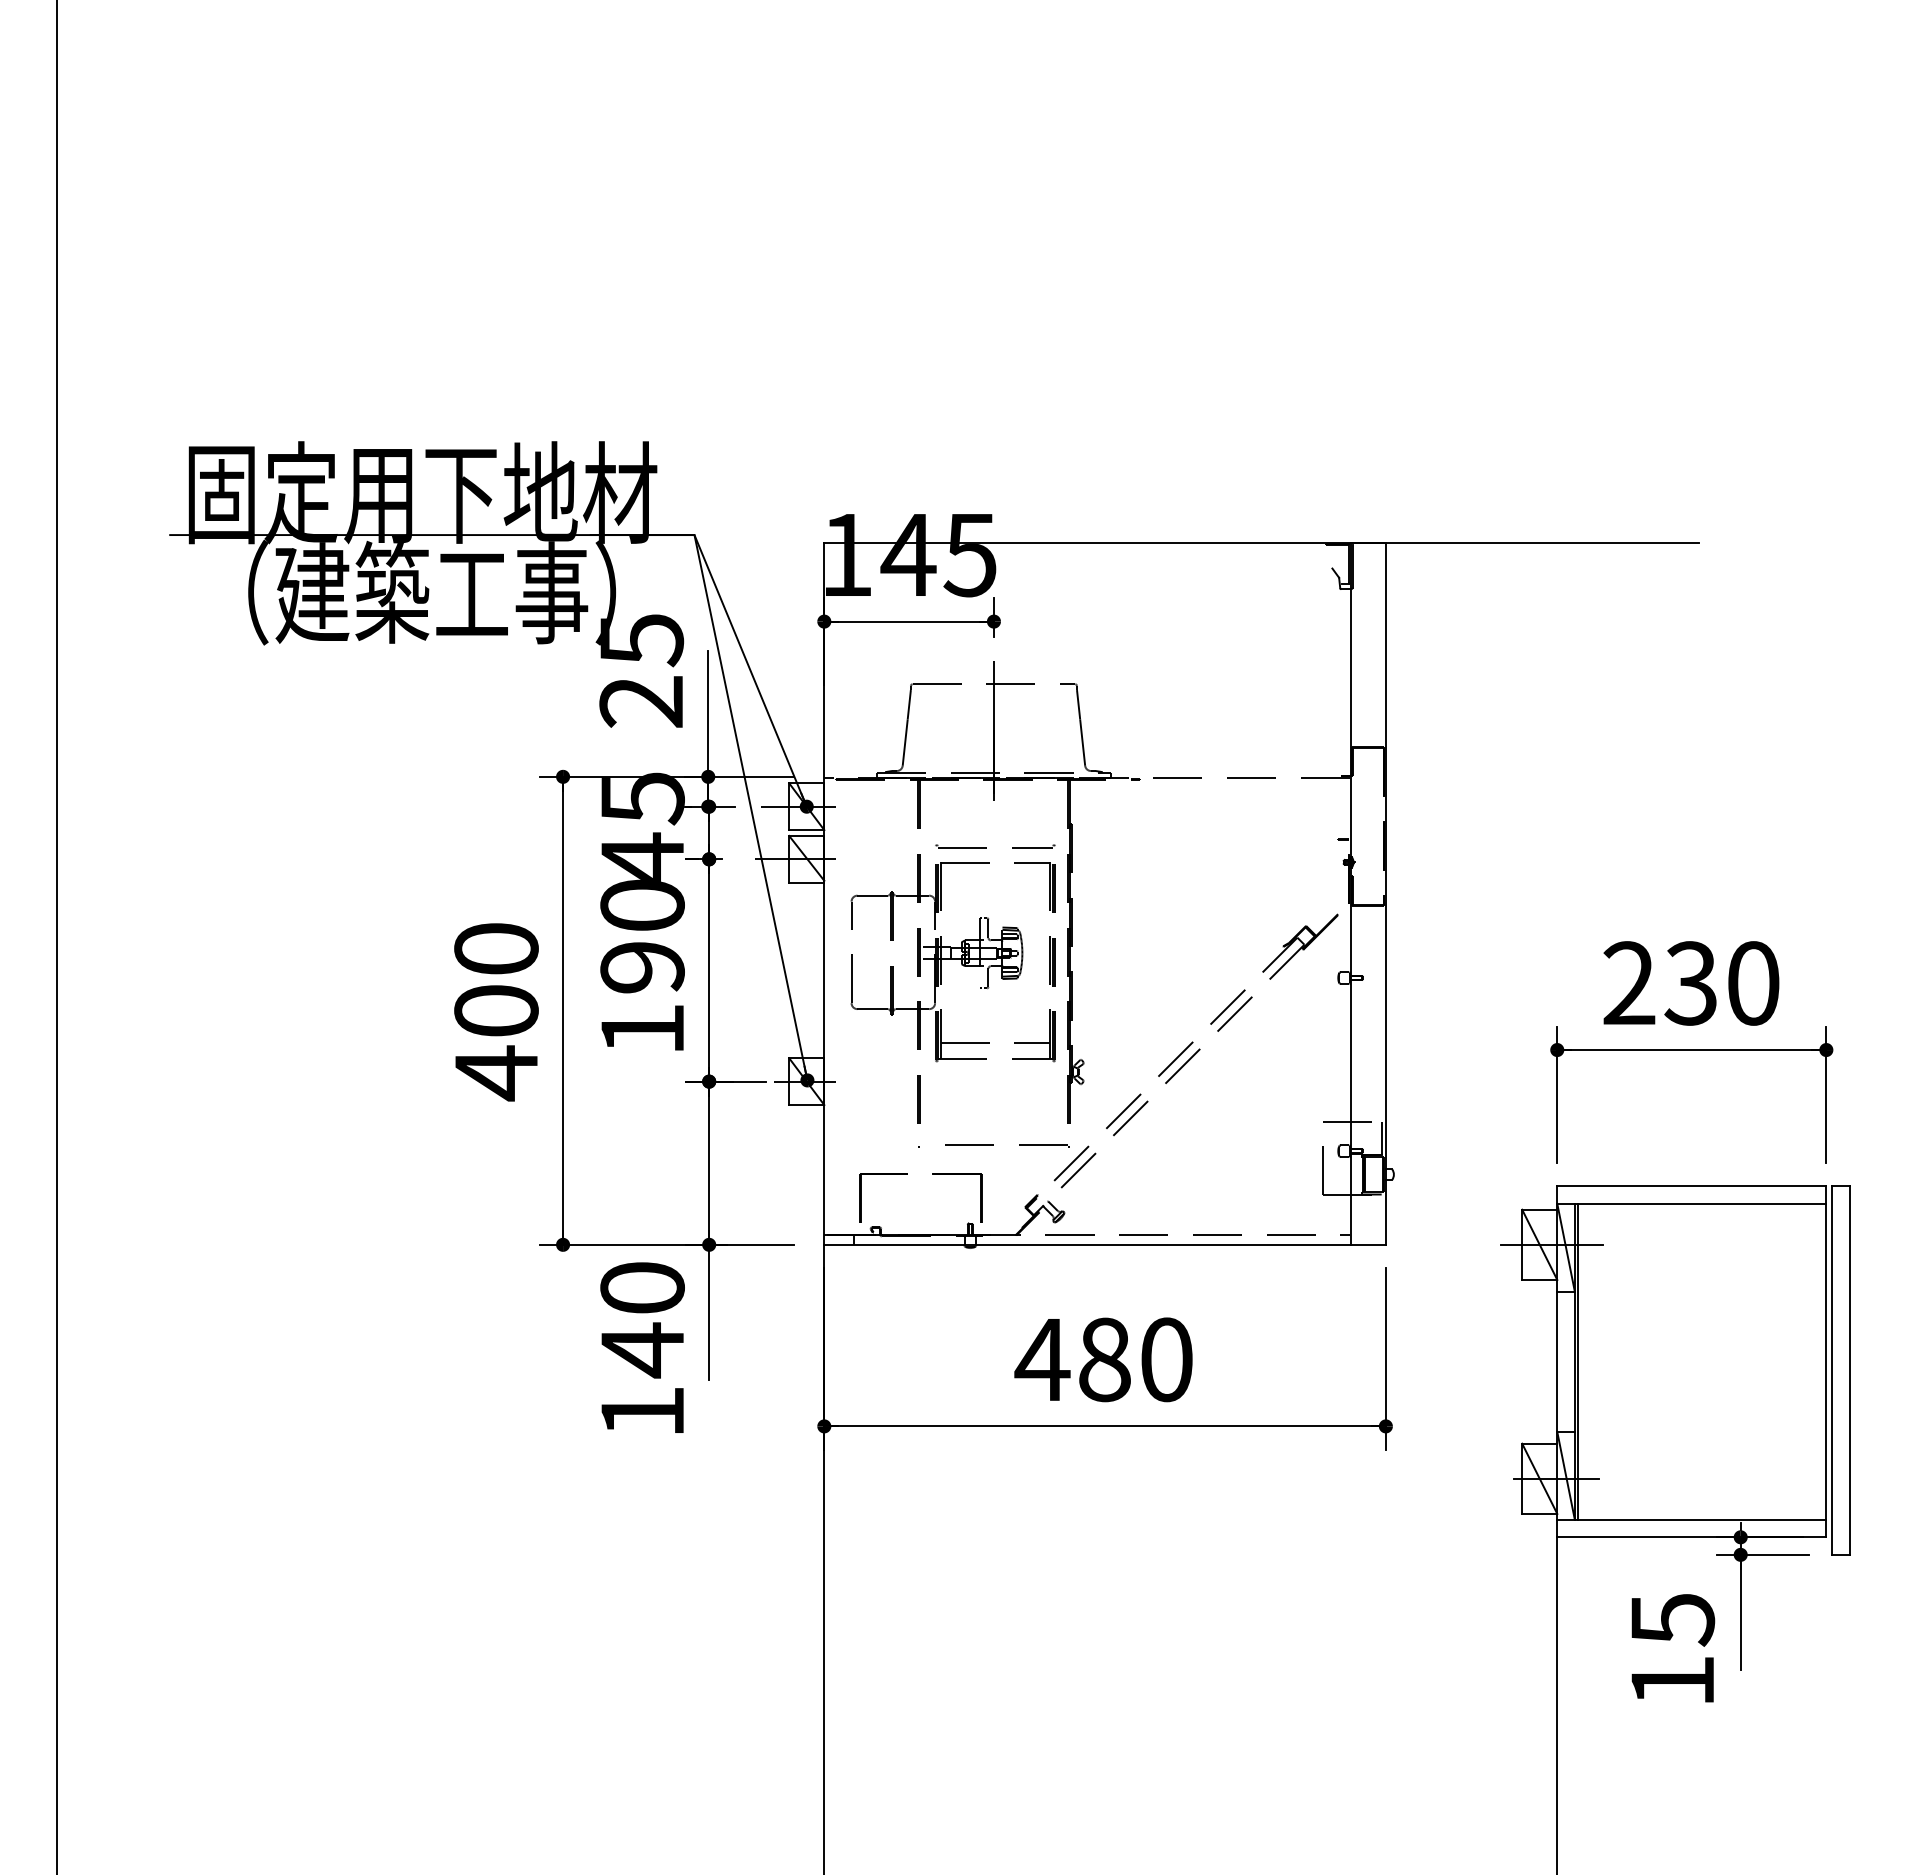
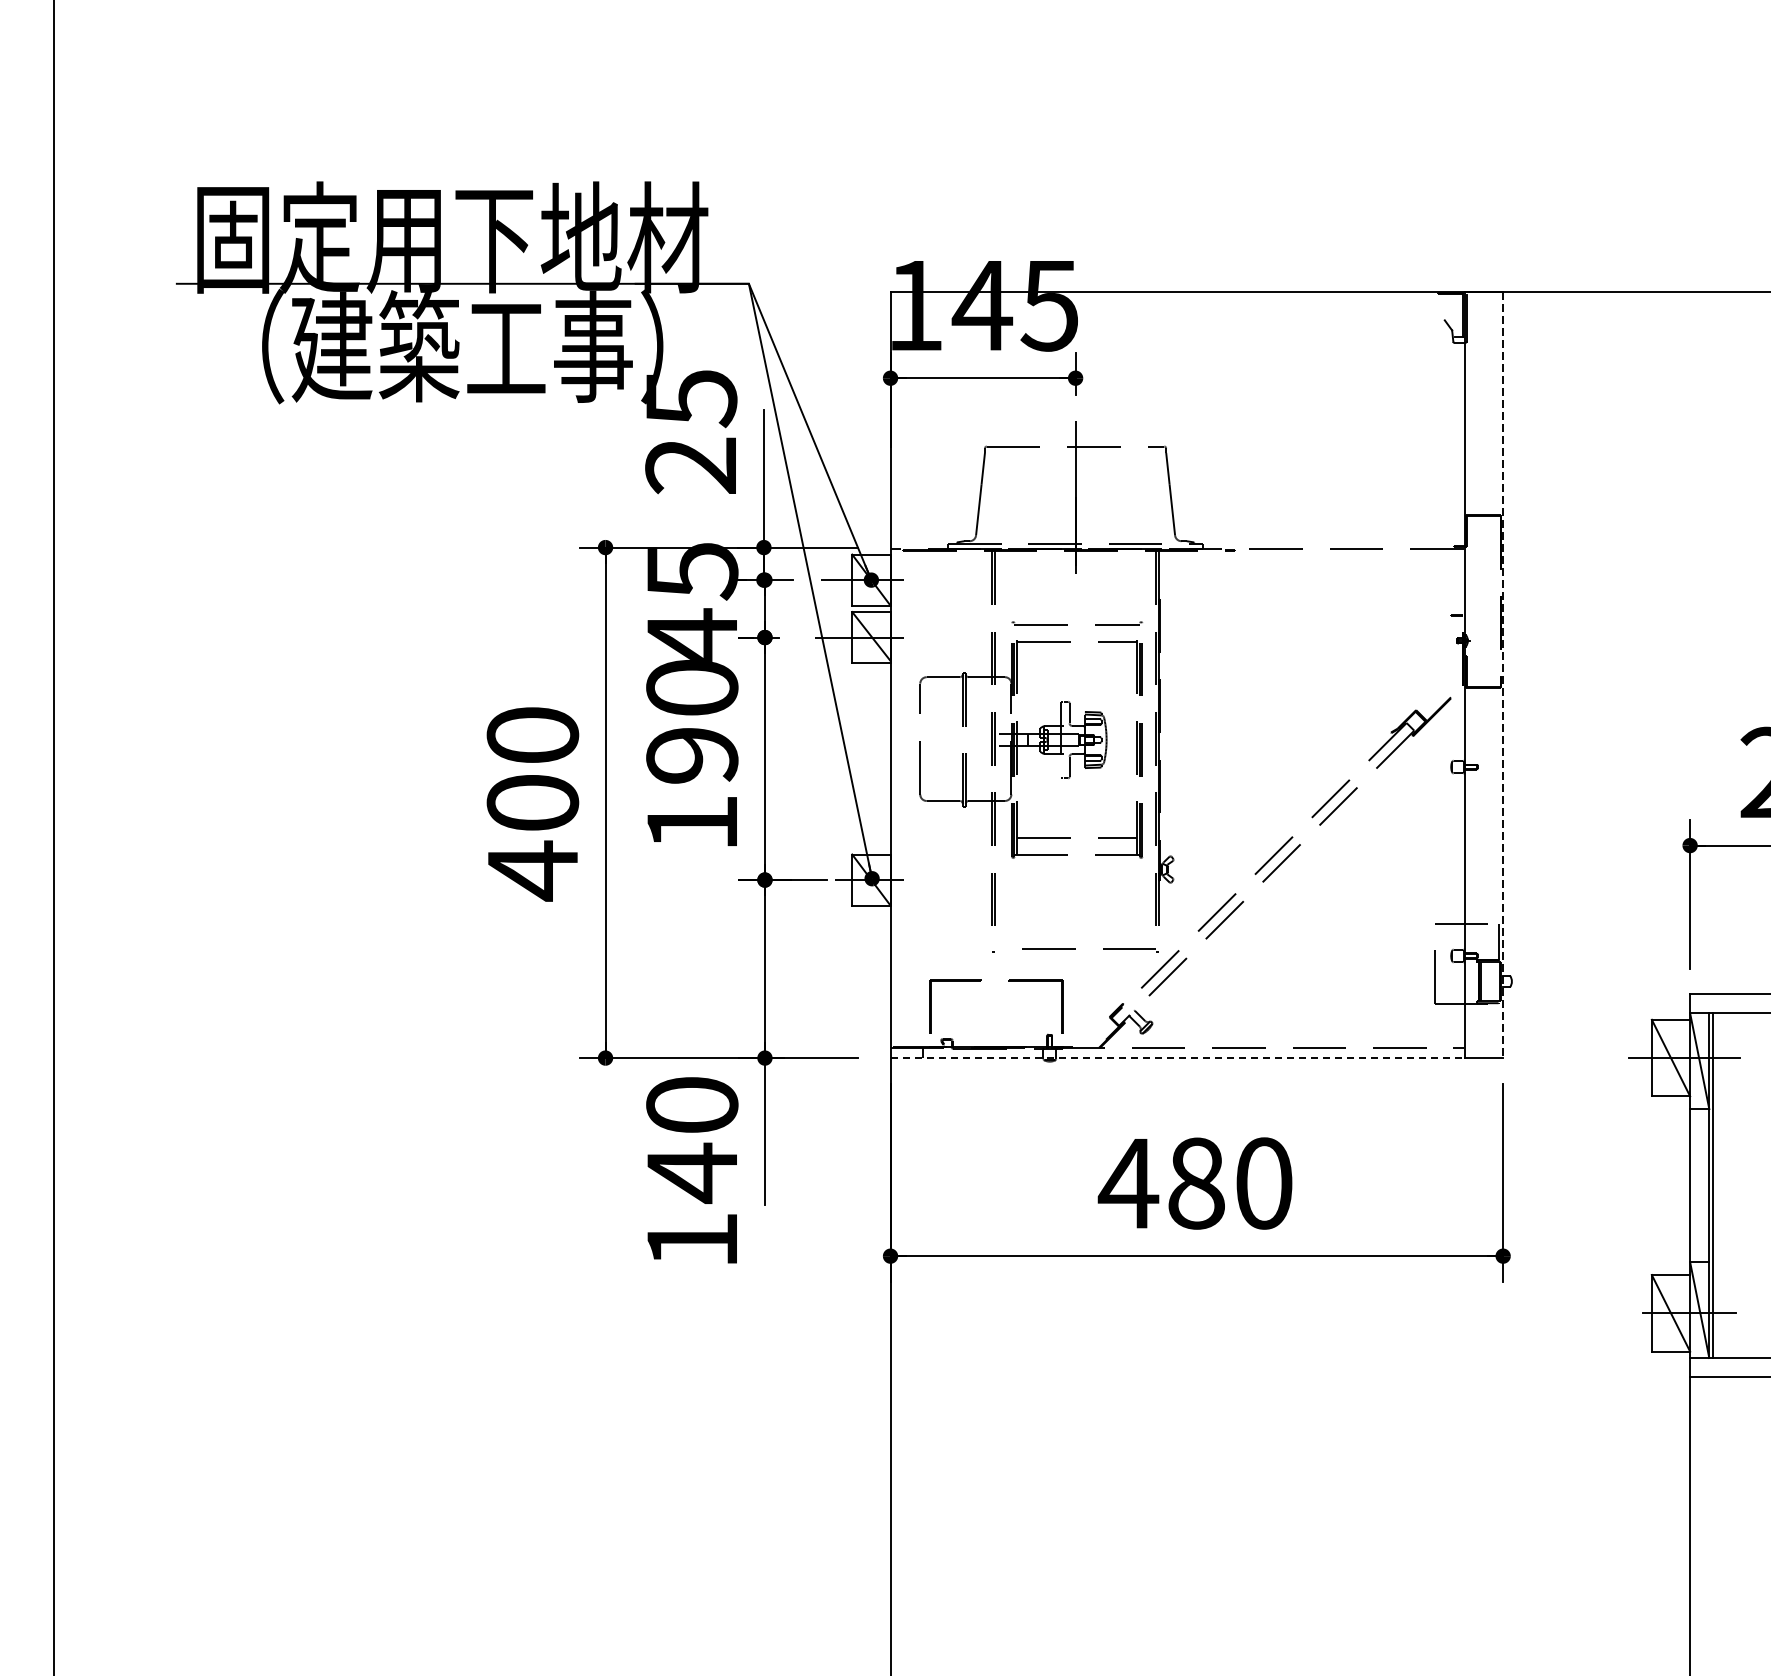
line: (1385, 893) -> (1502, 674), solid -> dashed
line: (1087, 1244) -> (1177, 1057), solid -> dashed

